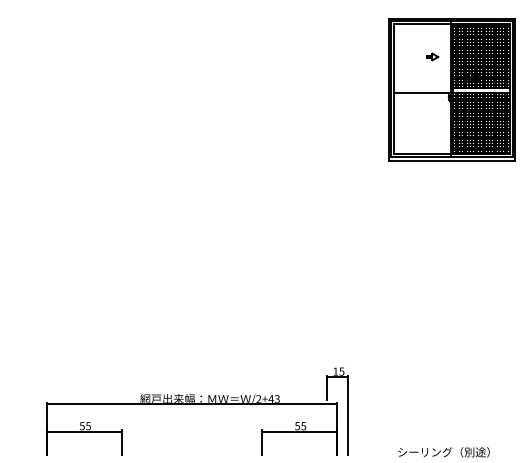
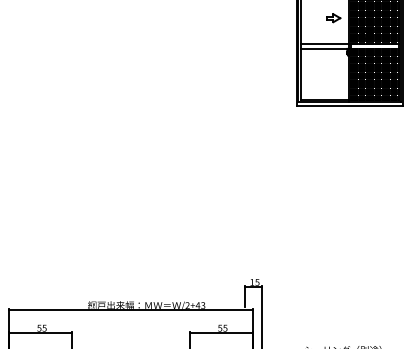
part: (432, 56) -> (333, 17), size x1.43
line: (422, 87) -> (325, 43), added

